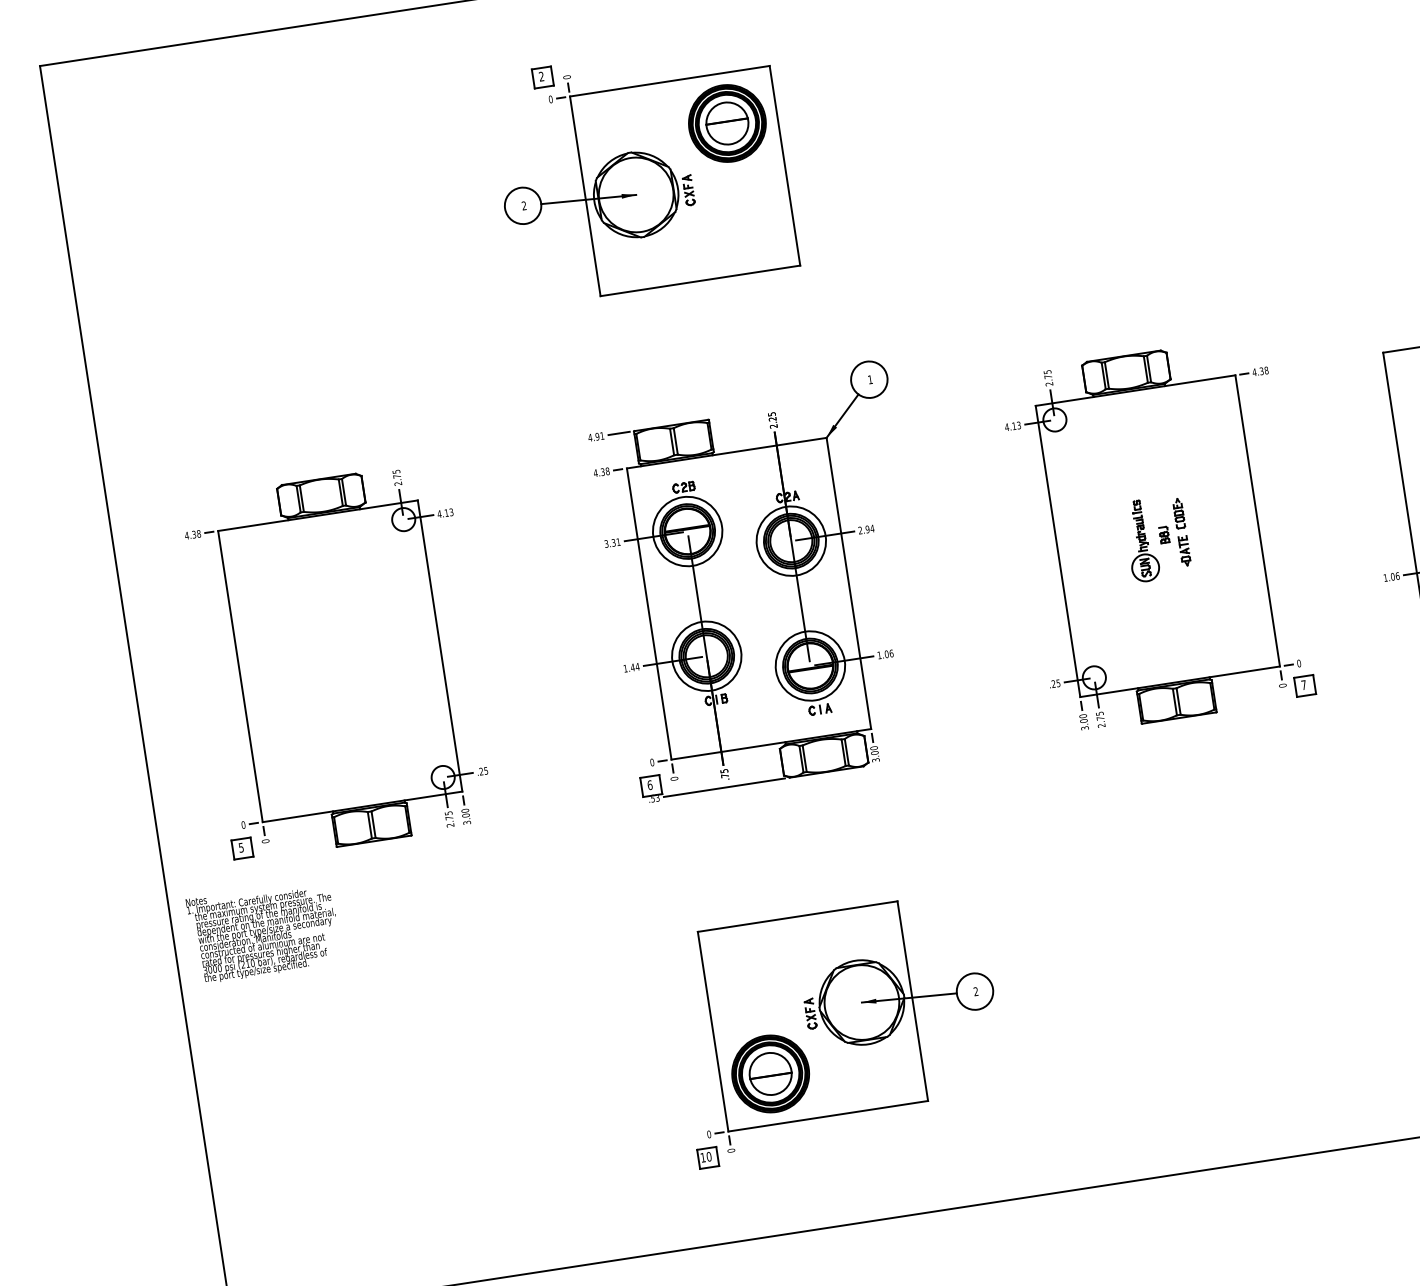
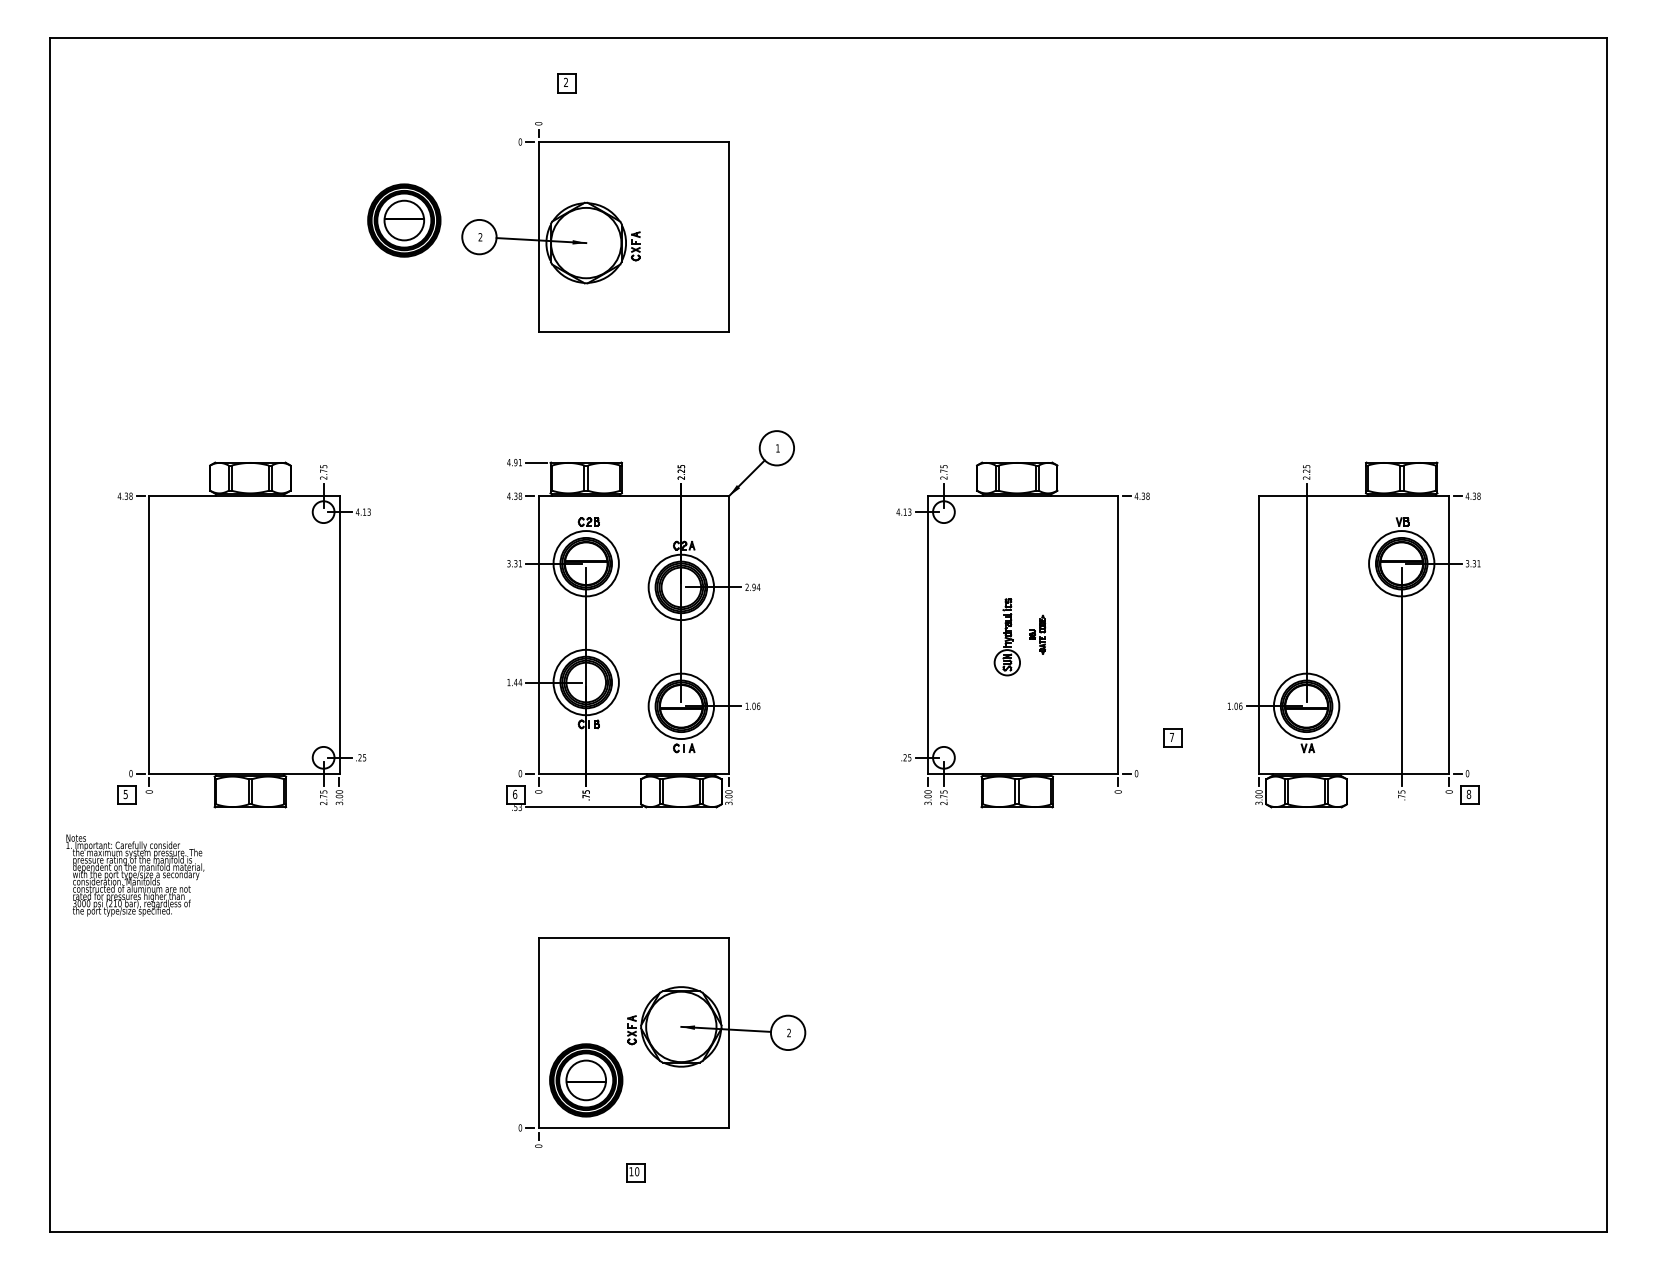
part: (542, 77) -> (566, 83), moved
part: (727, 123) -> (404, 220), moved
part: (1172, 533) -> (1037, 634), size x0.6
part: (1304, 685) -> (1172, 737), moved
part: (707, 1157) -> (635, 1172), moved

